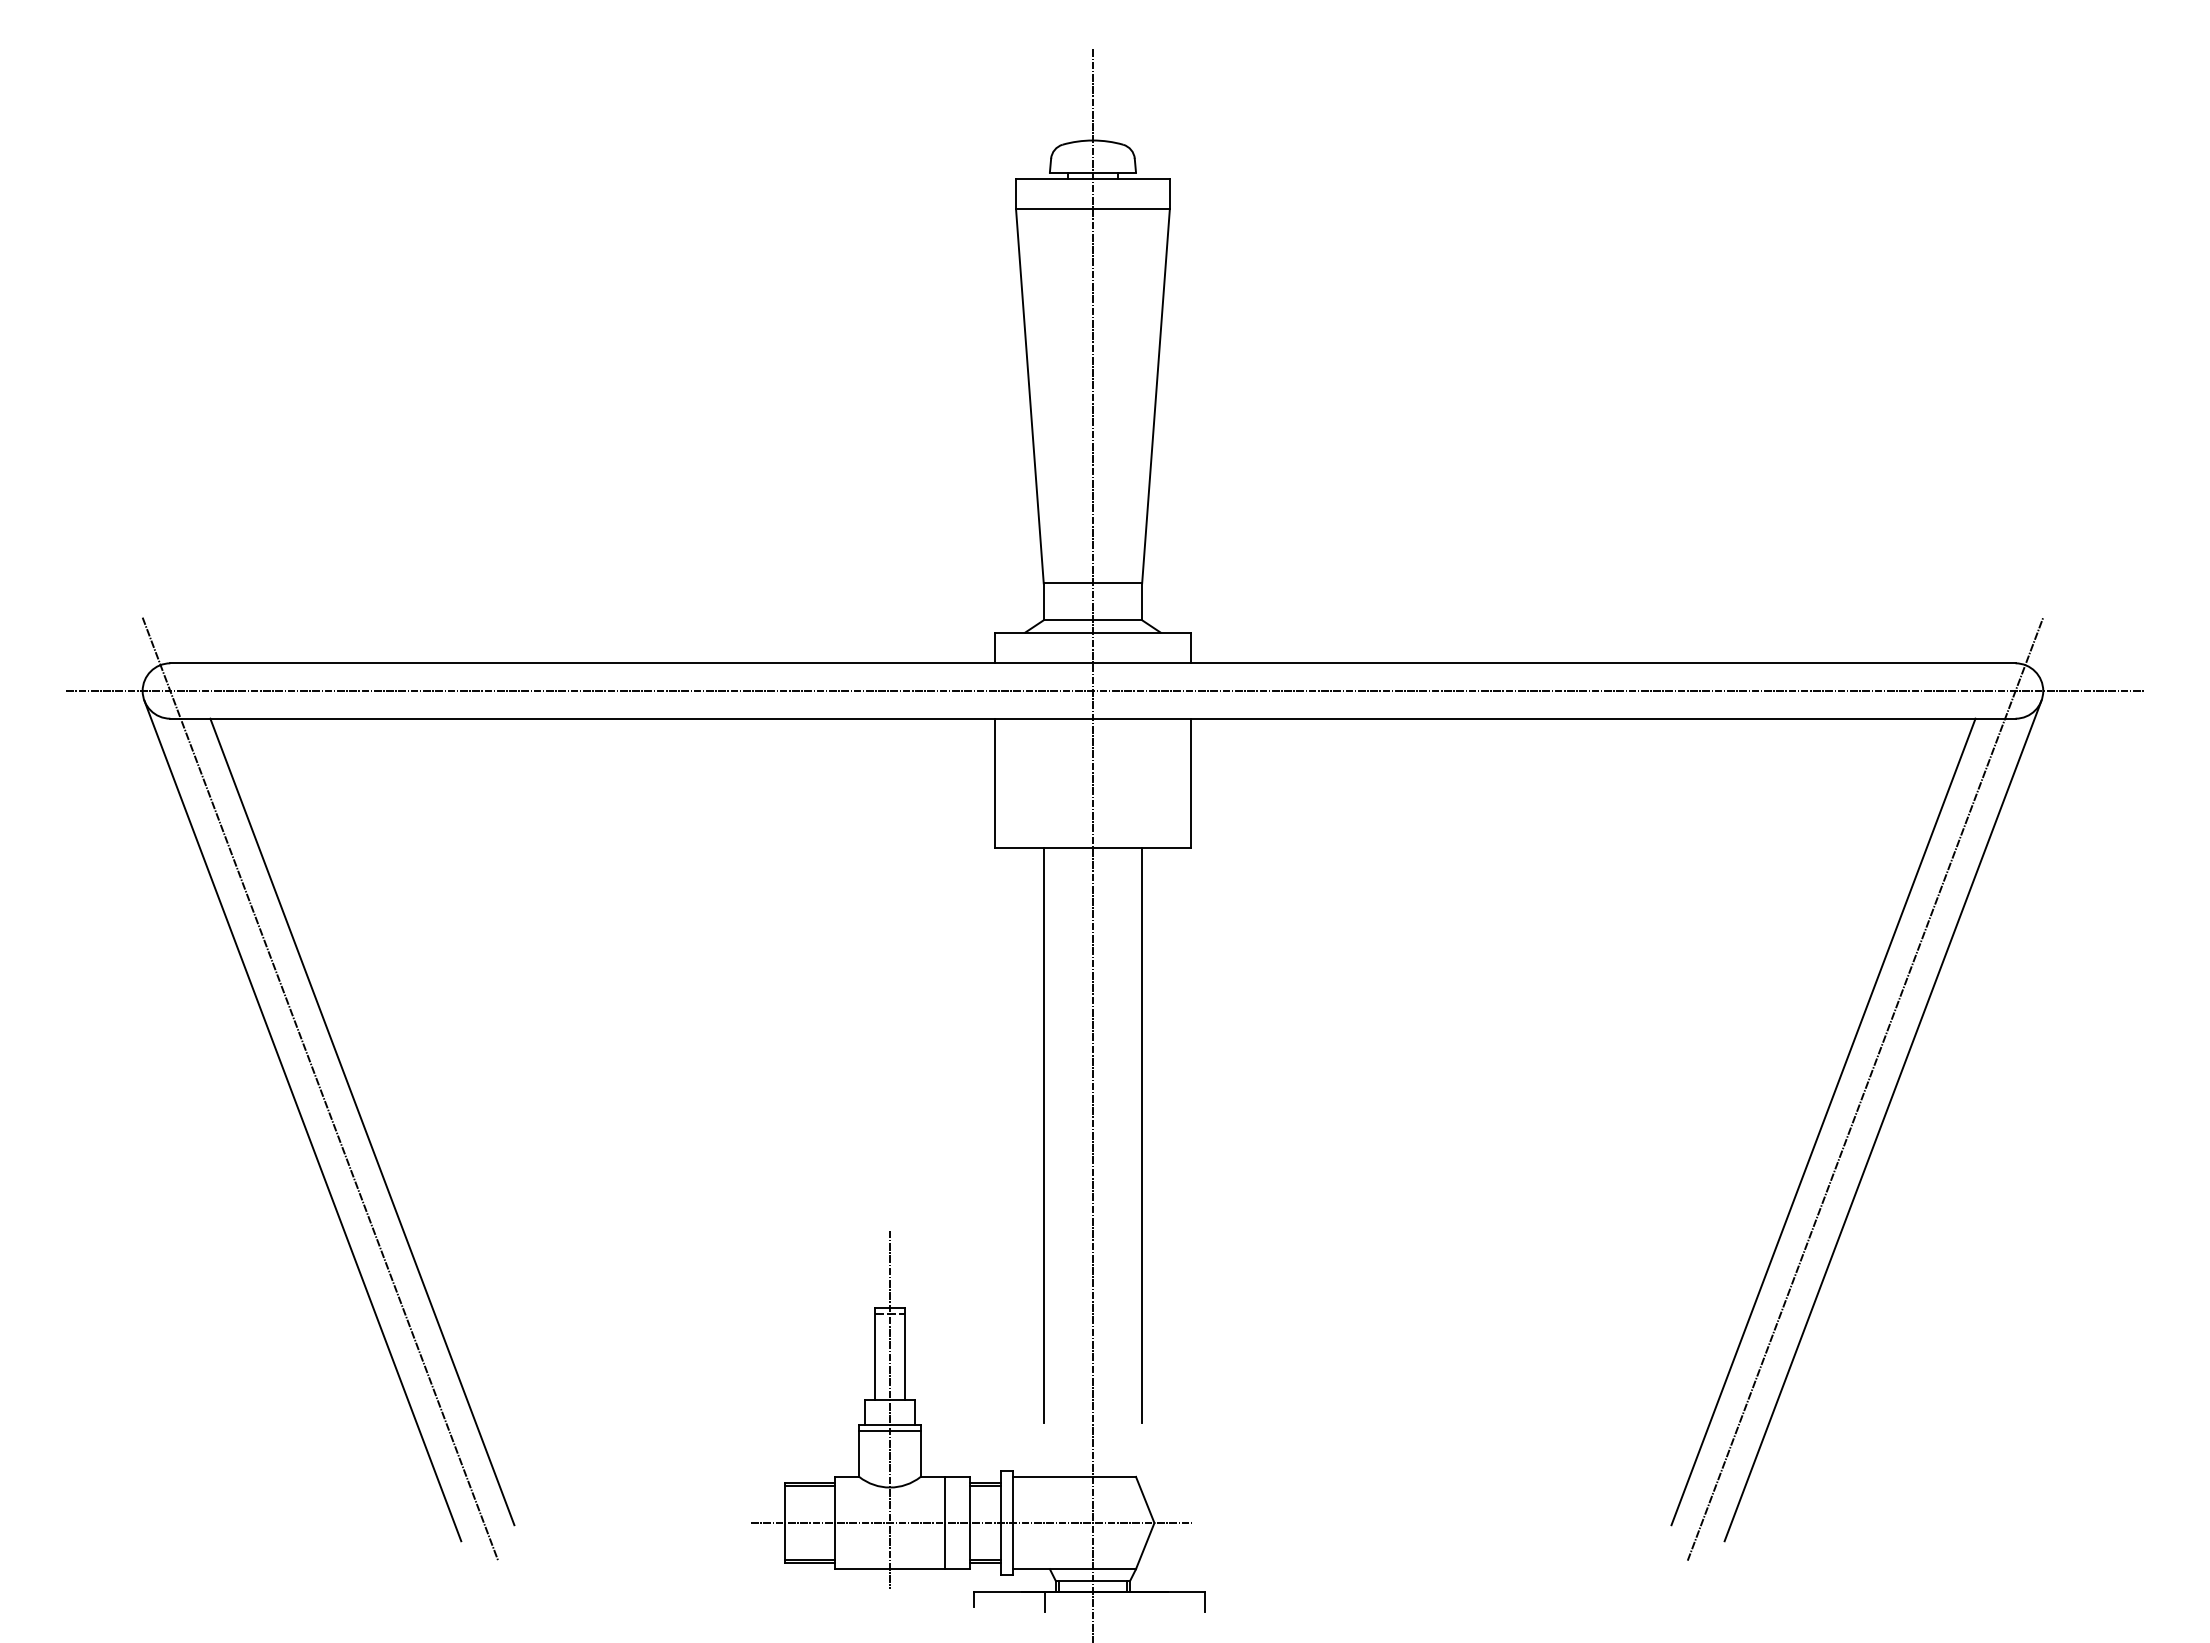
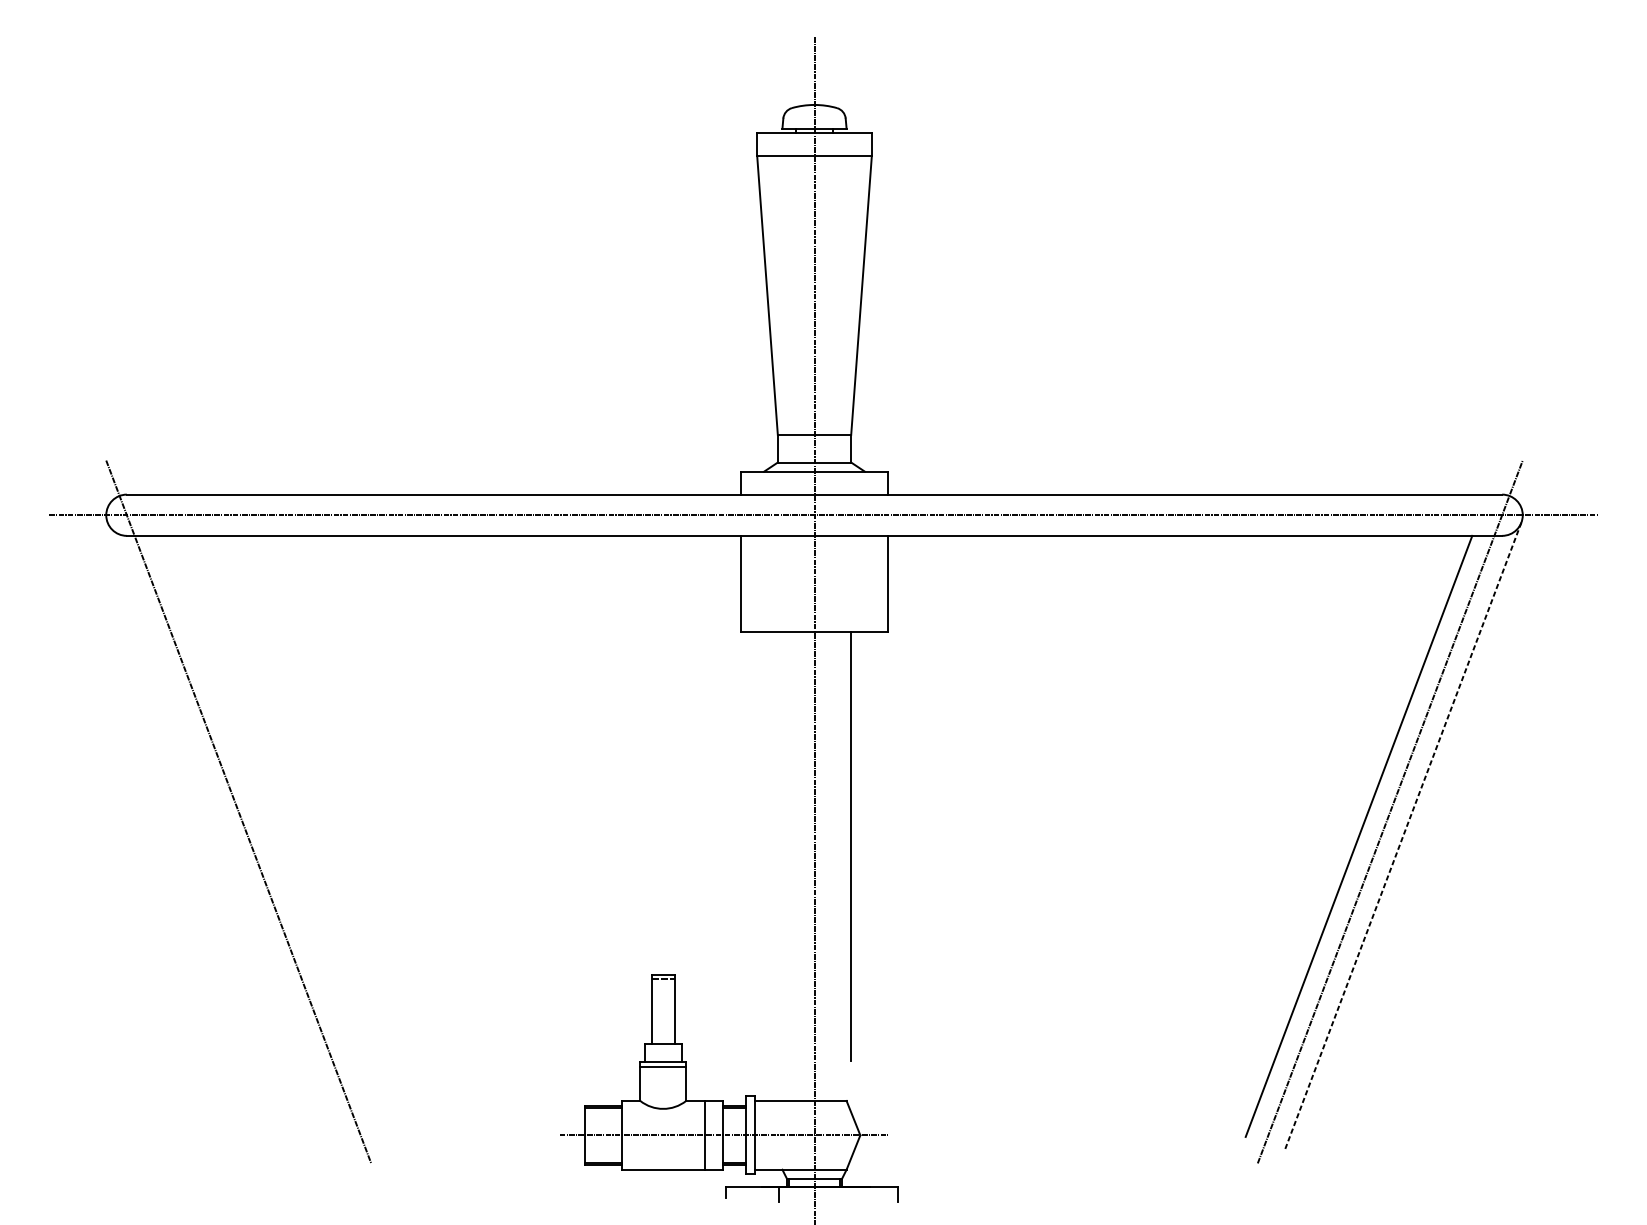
line: (302, 1120) -> (225, 835), removed
line: (1883, 1120) -> (1403, 835), solid -> dashed
line: (362, 1121) -> (270, 836), removed
line: (1043, 1134) -> (777, 845), removed
line: (889, 1409) -> (662, 1050), removed

